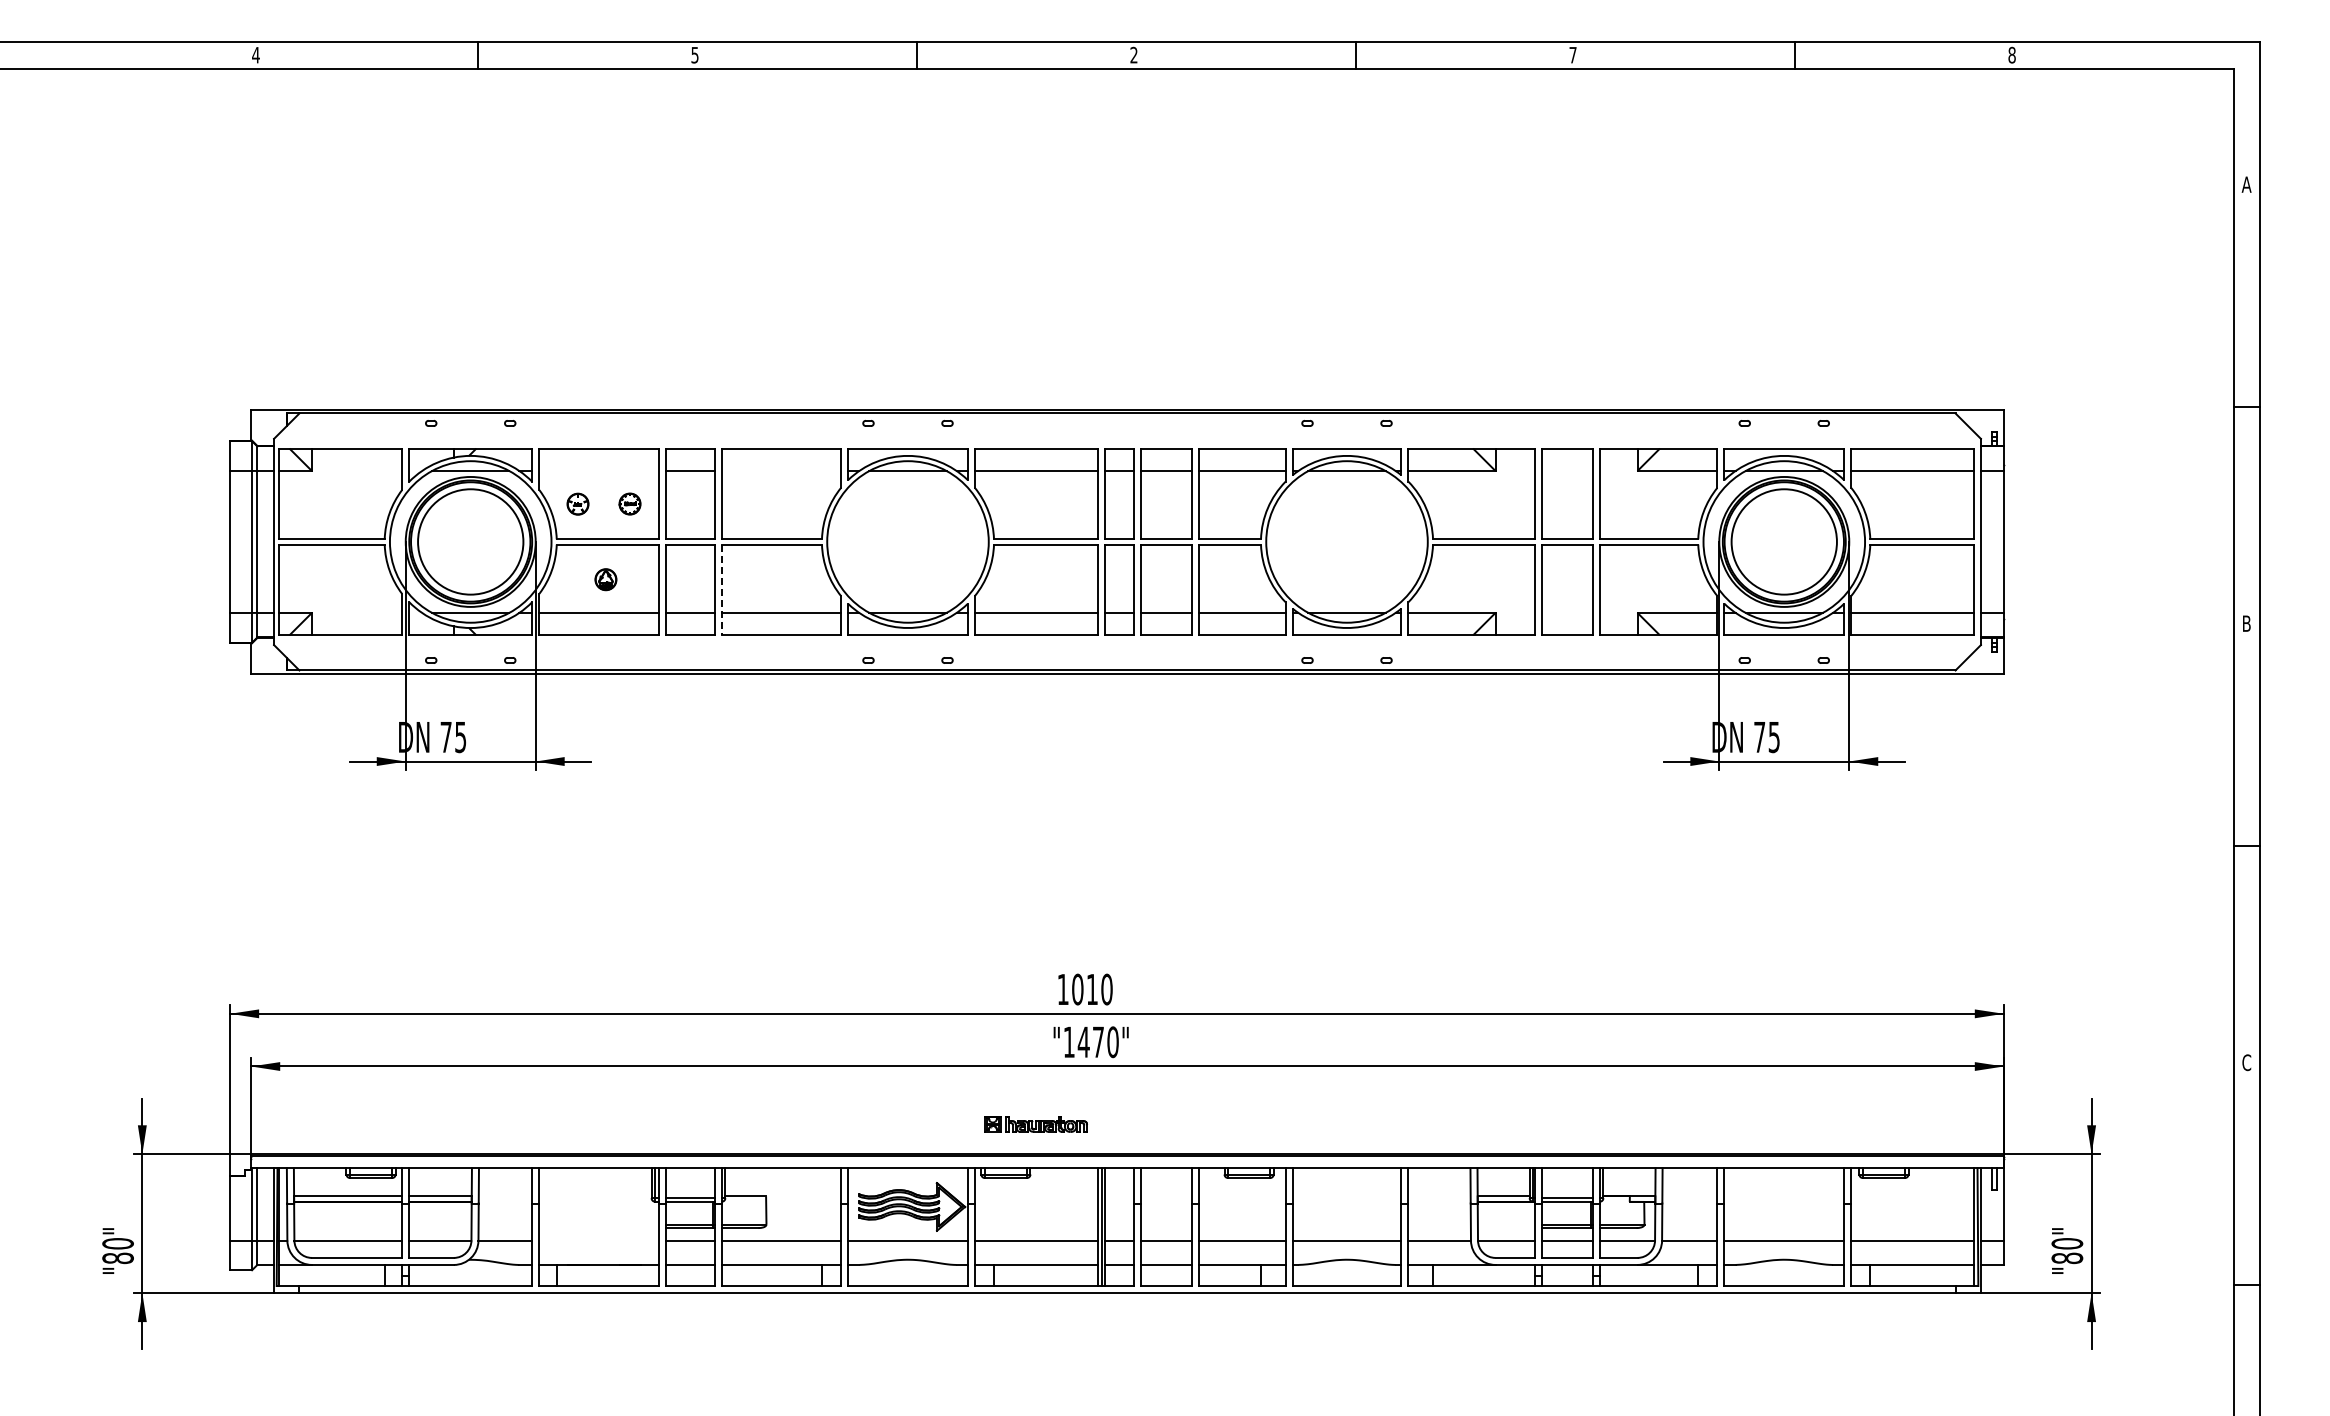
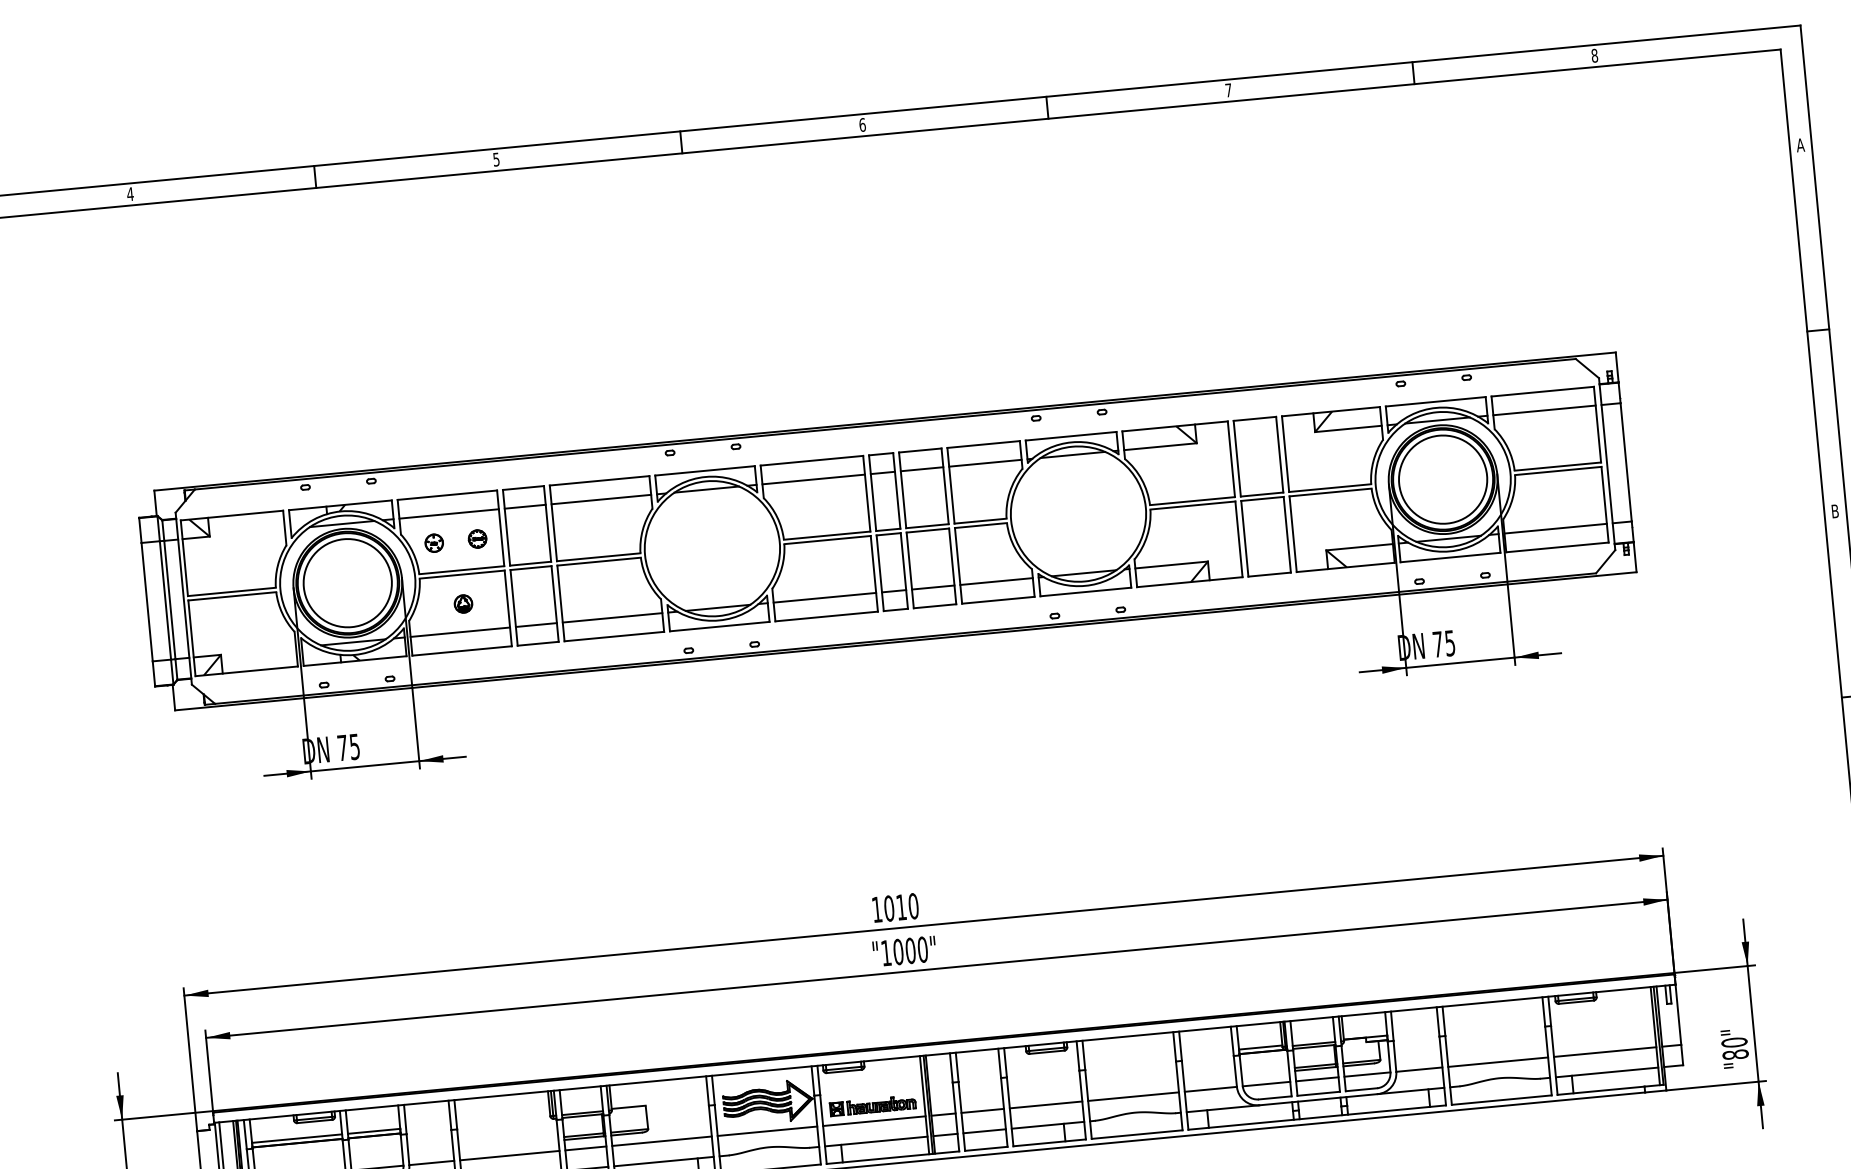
text: (1133, 54) -> (862, 124), 2 -> 6
line: (598, 471) -> (448, 514), added
line: (781, 471) -> (601, 499), added
line: (721, 590) -> (560, 603), dashed -> solid
text: (1090, 1042) -> (904, 951), "1470" -> "1000"
part: (1035, 1124) -> (872, 1106), moved
line: (598, 1240) -> (509, 1155), added

